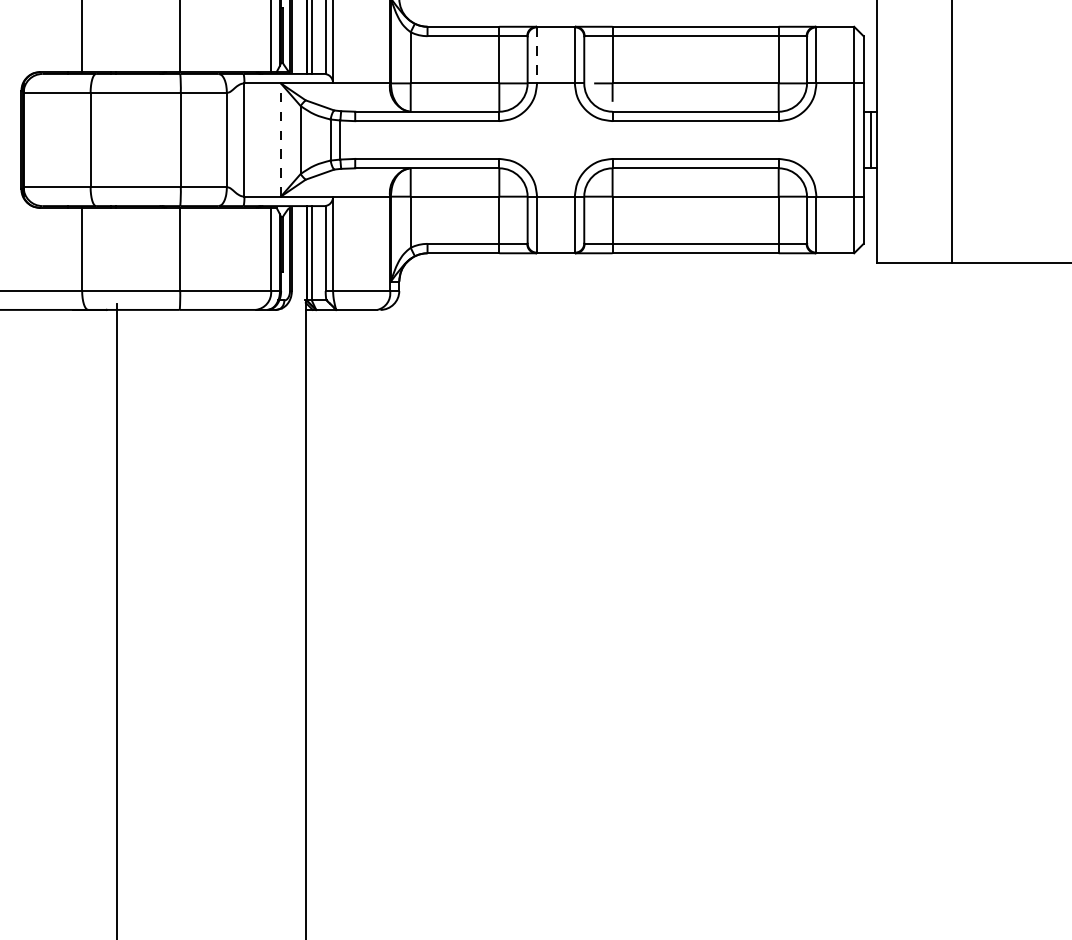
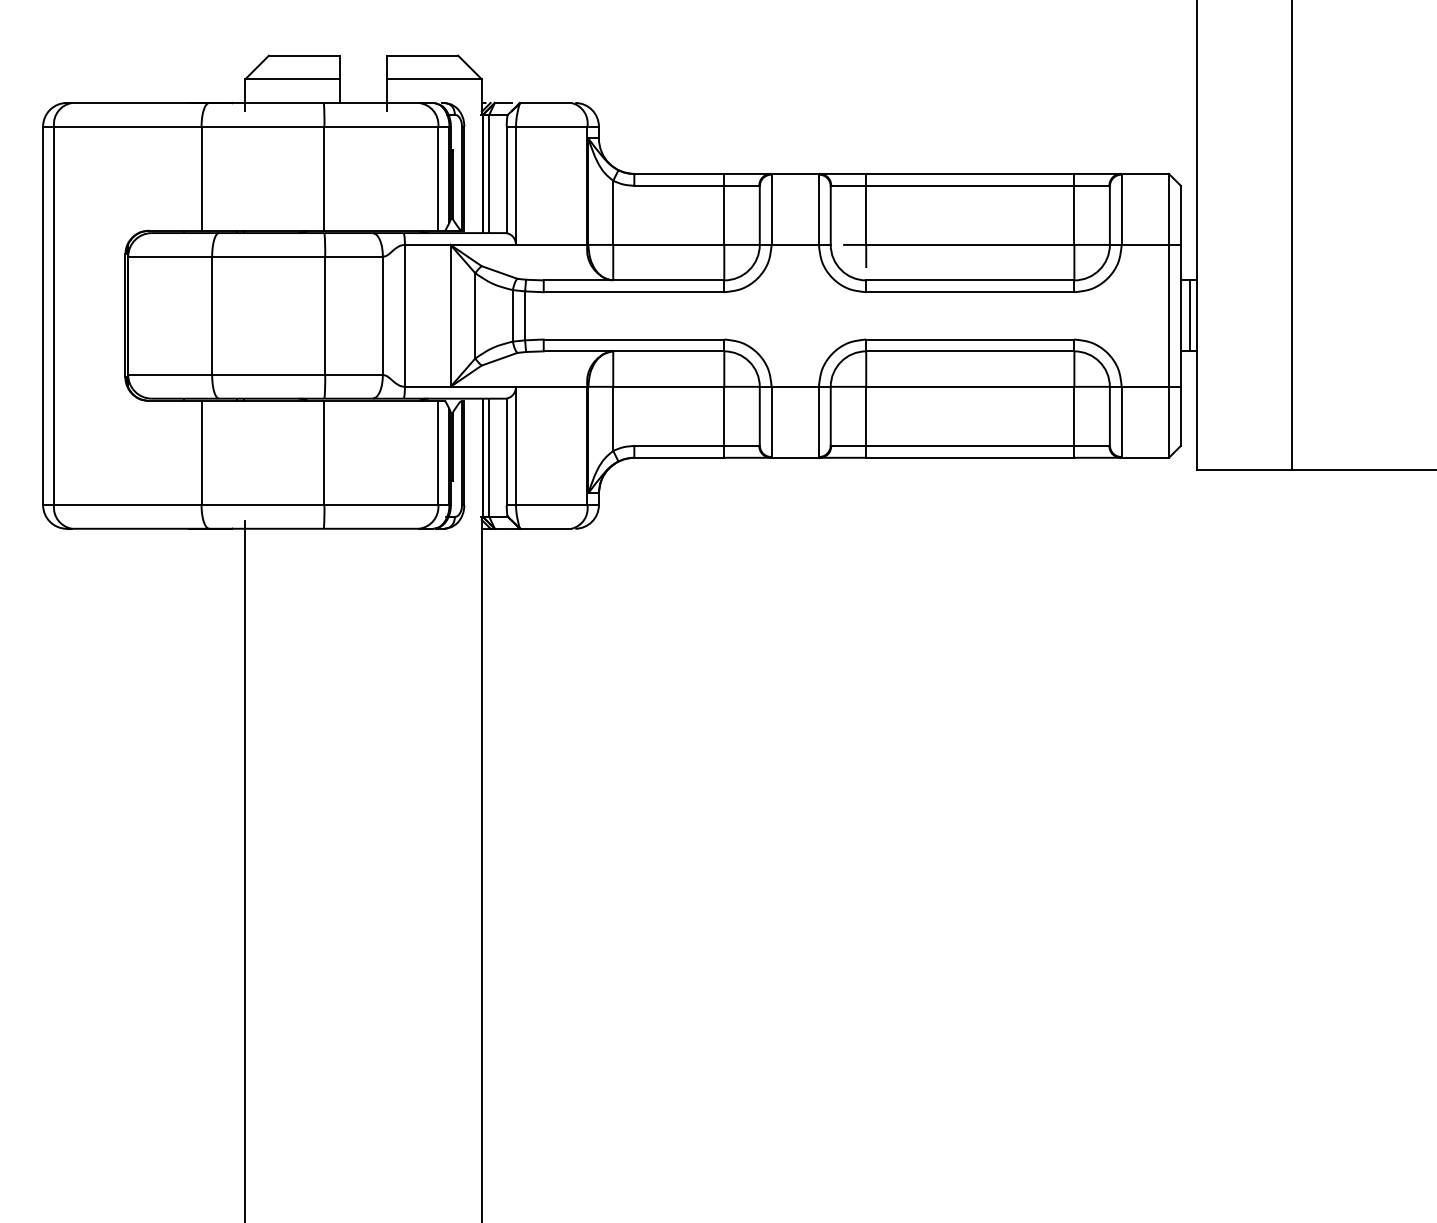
line: (536, 55) -> (771, 210), dashed -> solid
line: (280, 139) -> (450, 315), dashed -> solid

